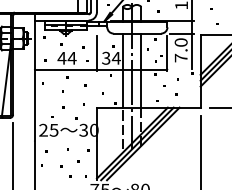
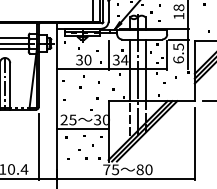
text: (181, 50) -> (178, 53), 7.0 -> 6.5
text: (66, 57) -> (83, 59), 44 -> 30
line: (65, 140) -> (82, 128), added

